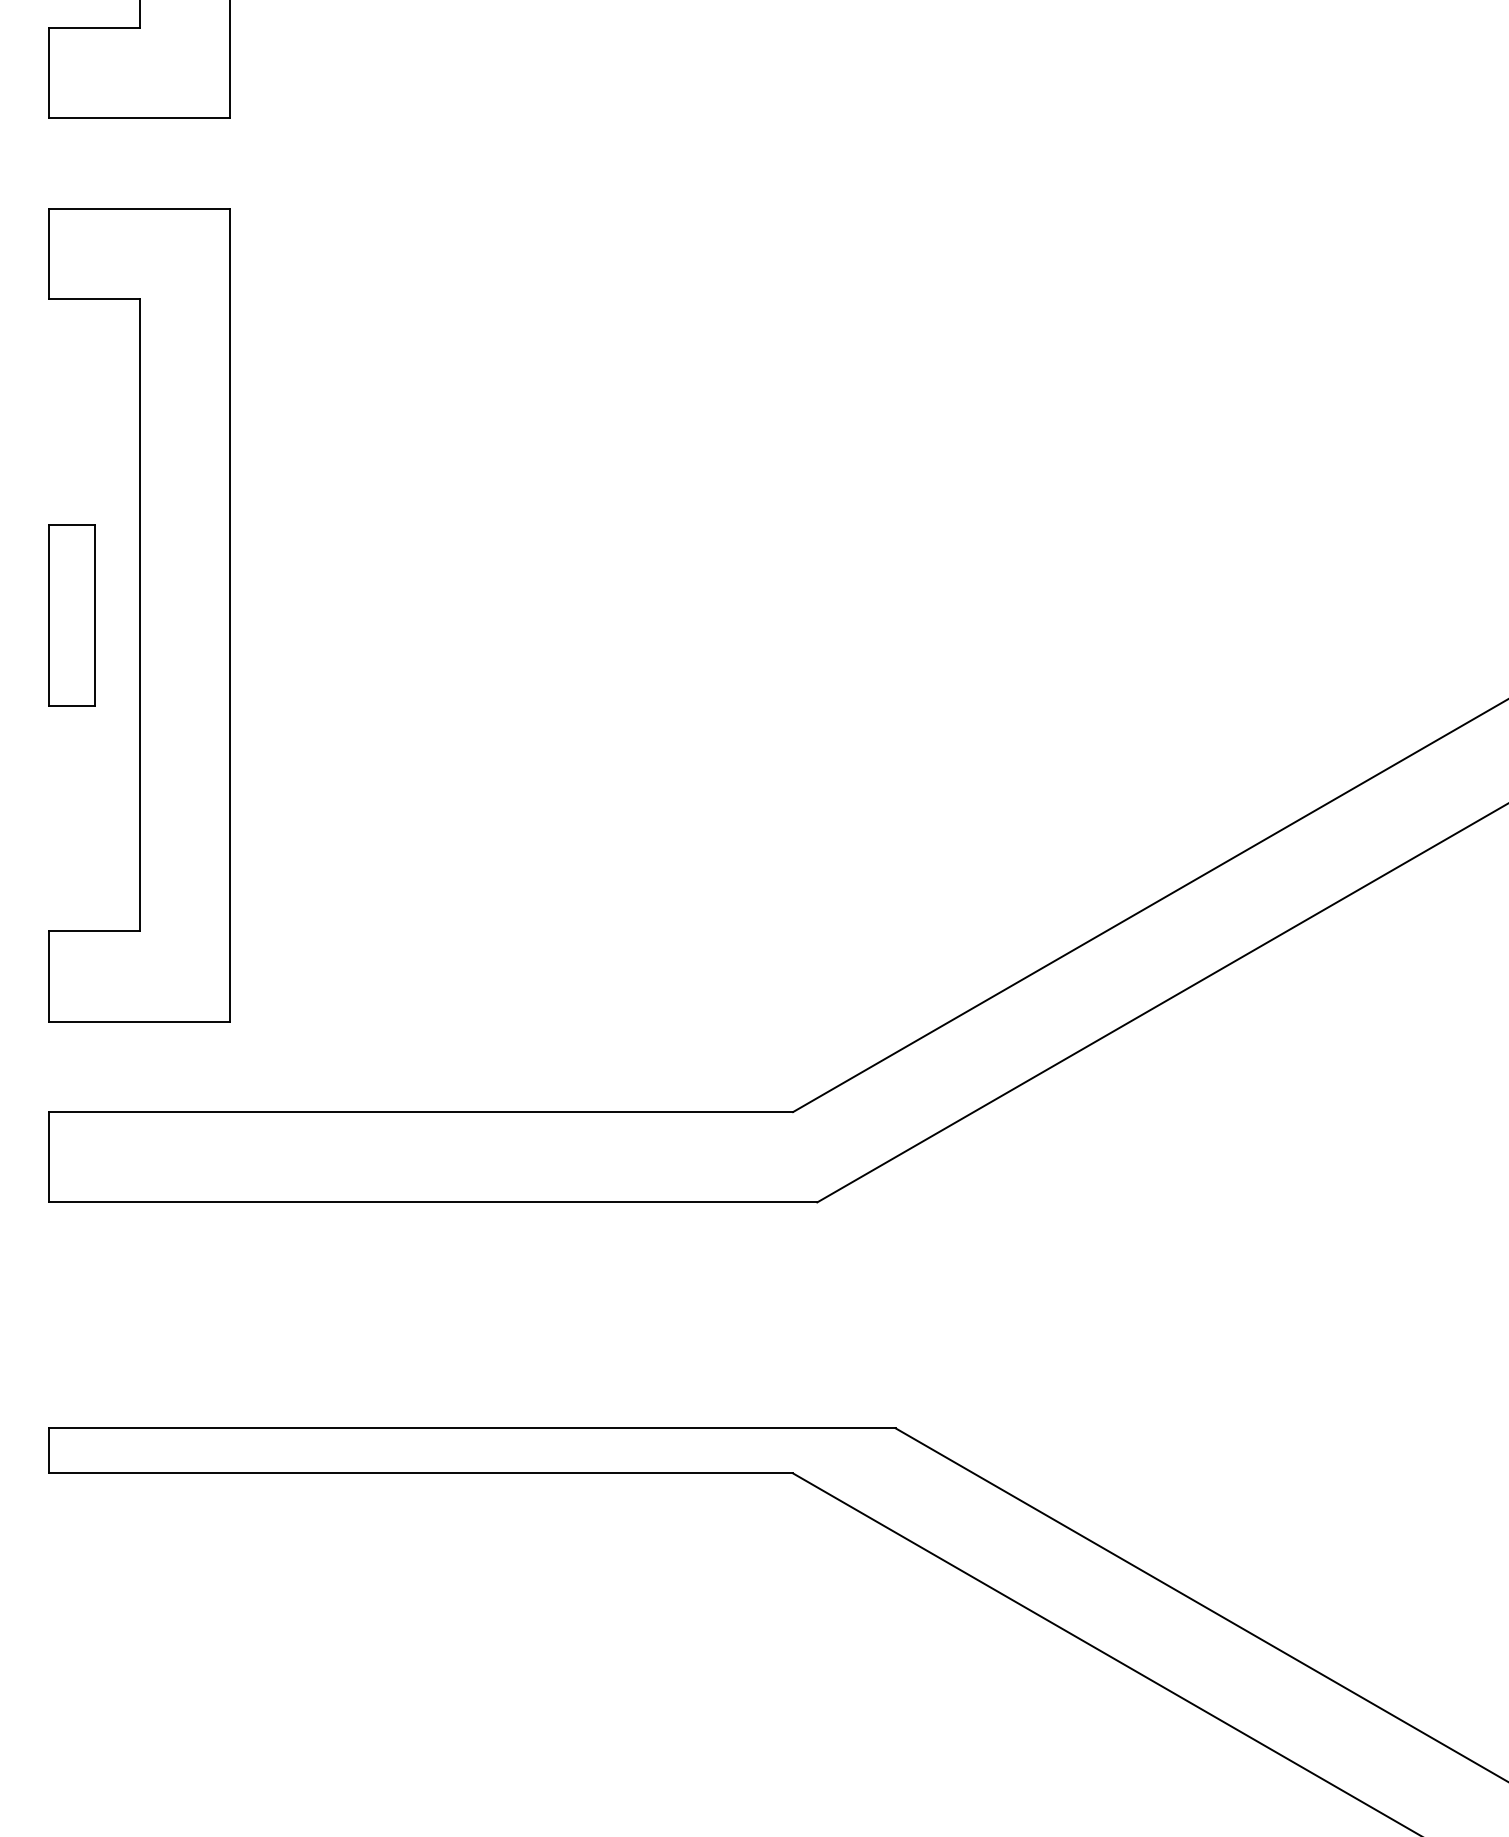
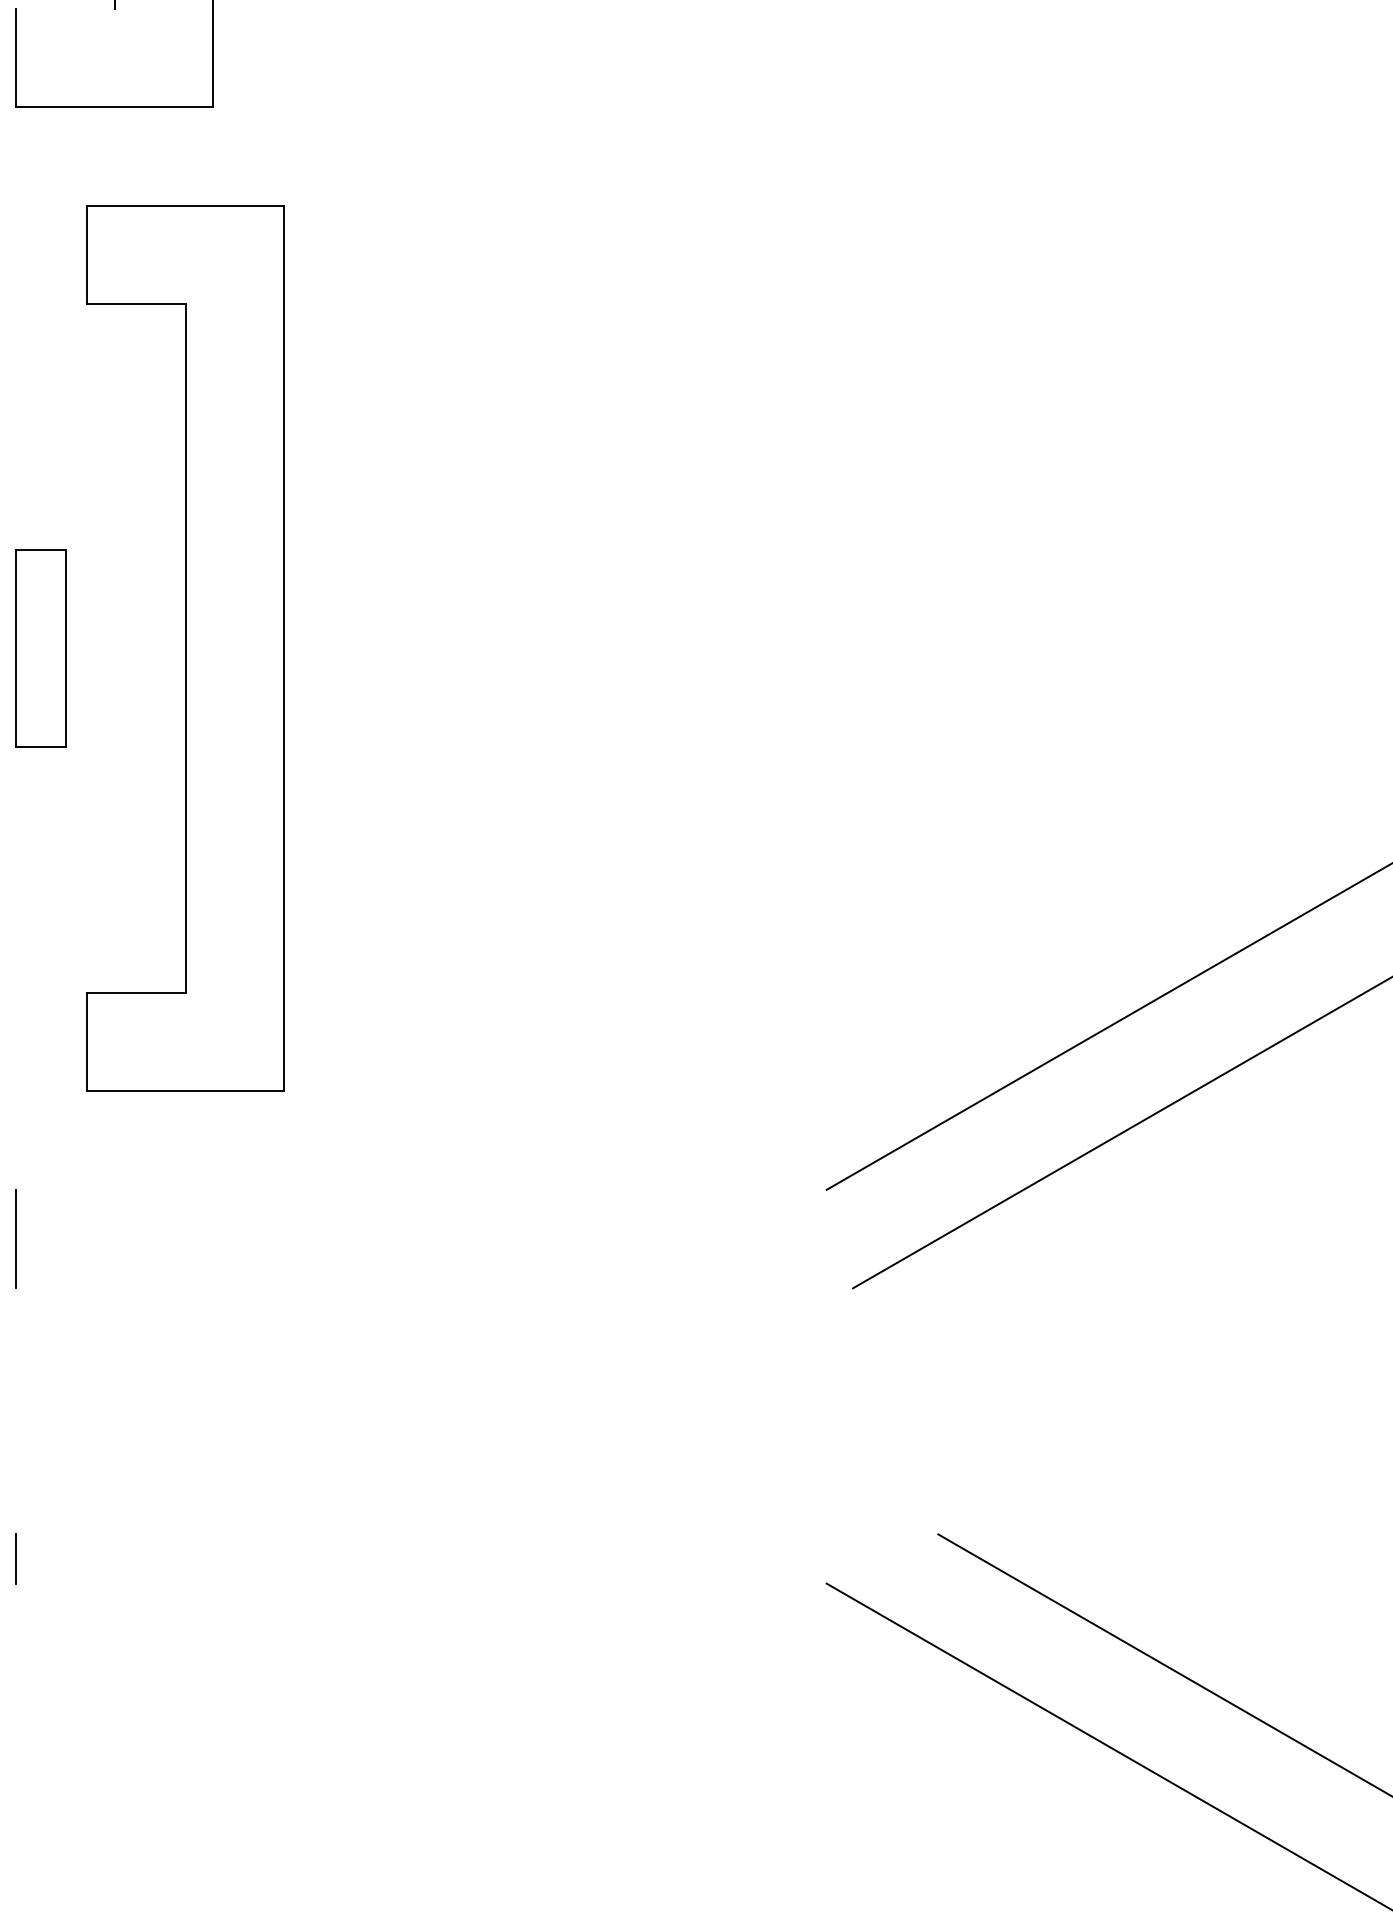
line: (94, 28) -> (65, 9), removed
part: (139, 615) -> (185, 648), moved
line: (421, 1112) -> (421, 1190), removed
line: (433, 1202) -> (434, 1288), removed
line: (472, 1428) -> (477, 1534), removed
line: (421, 1473) -> (421, 1583), removed

